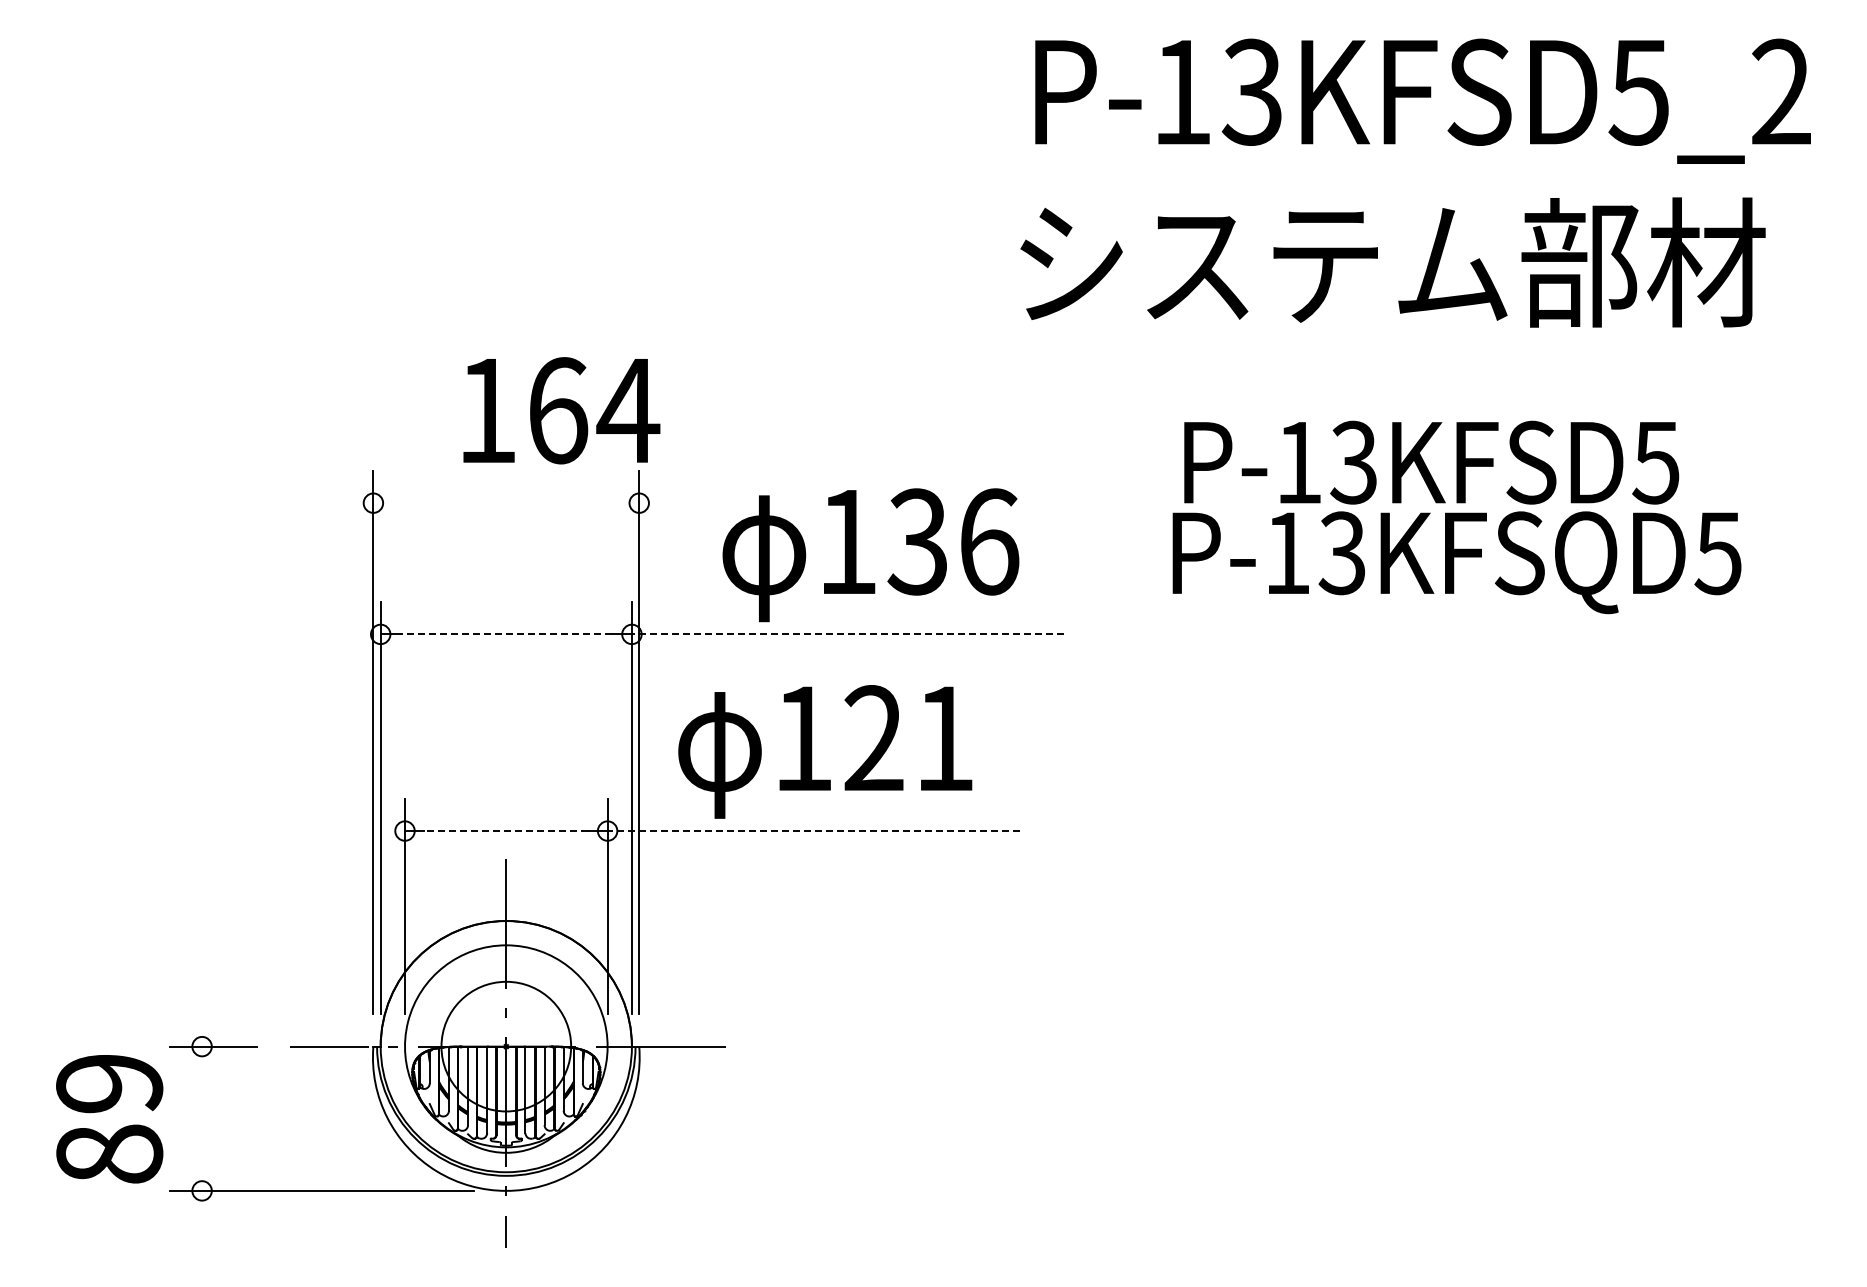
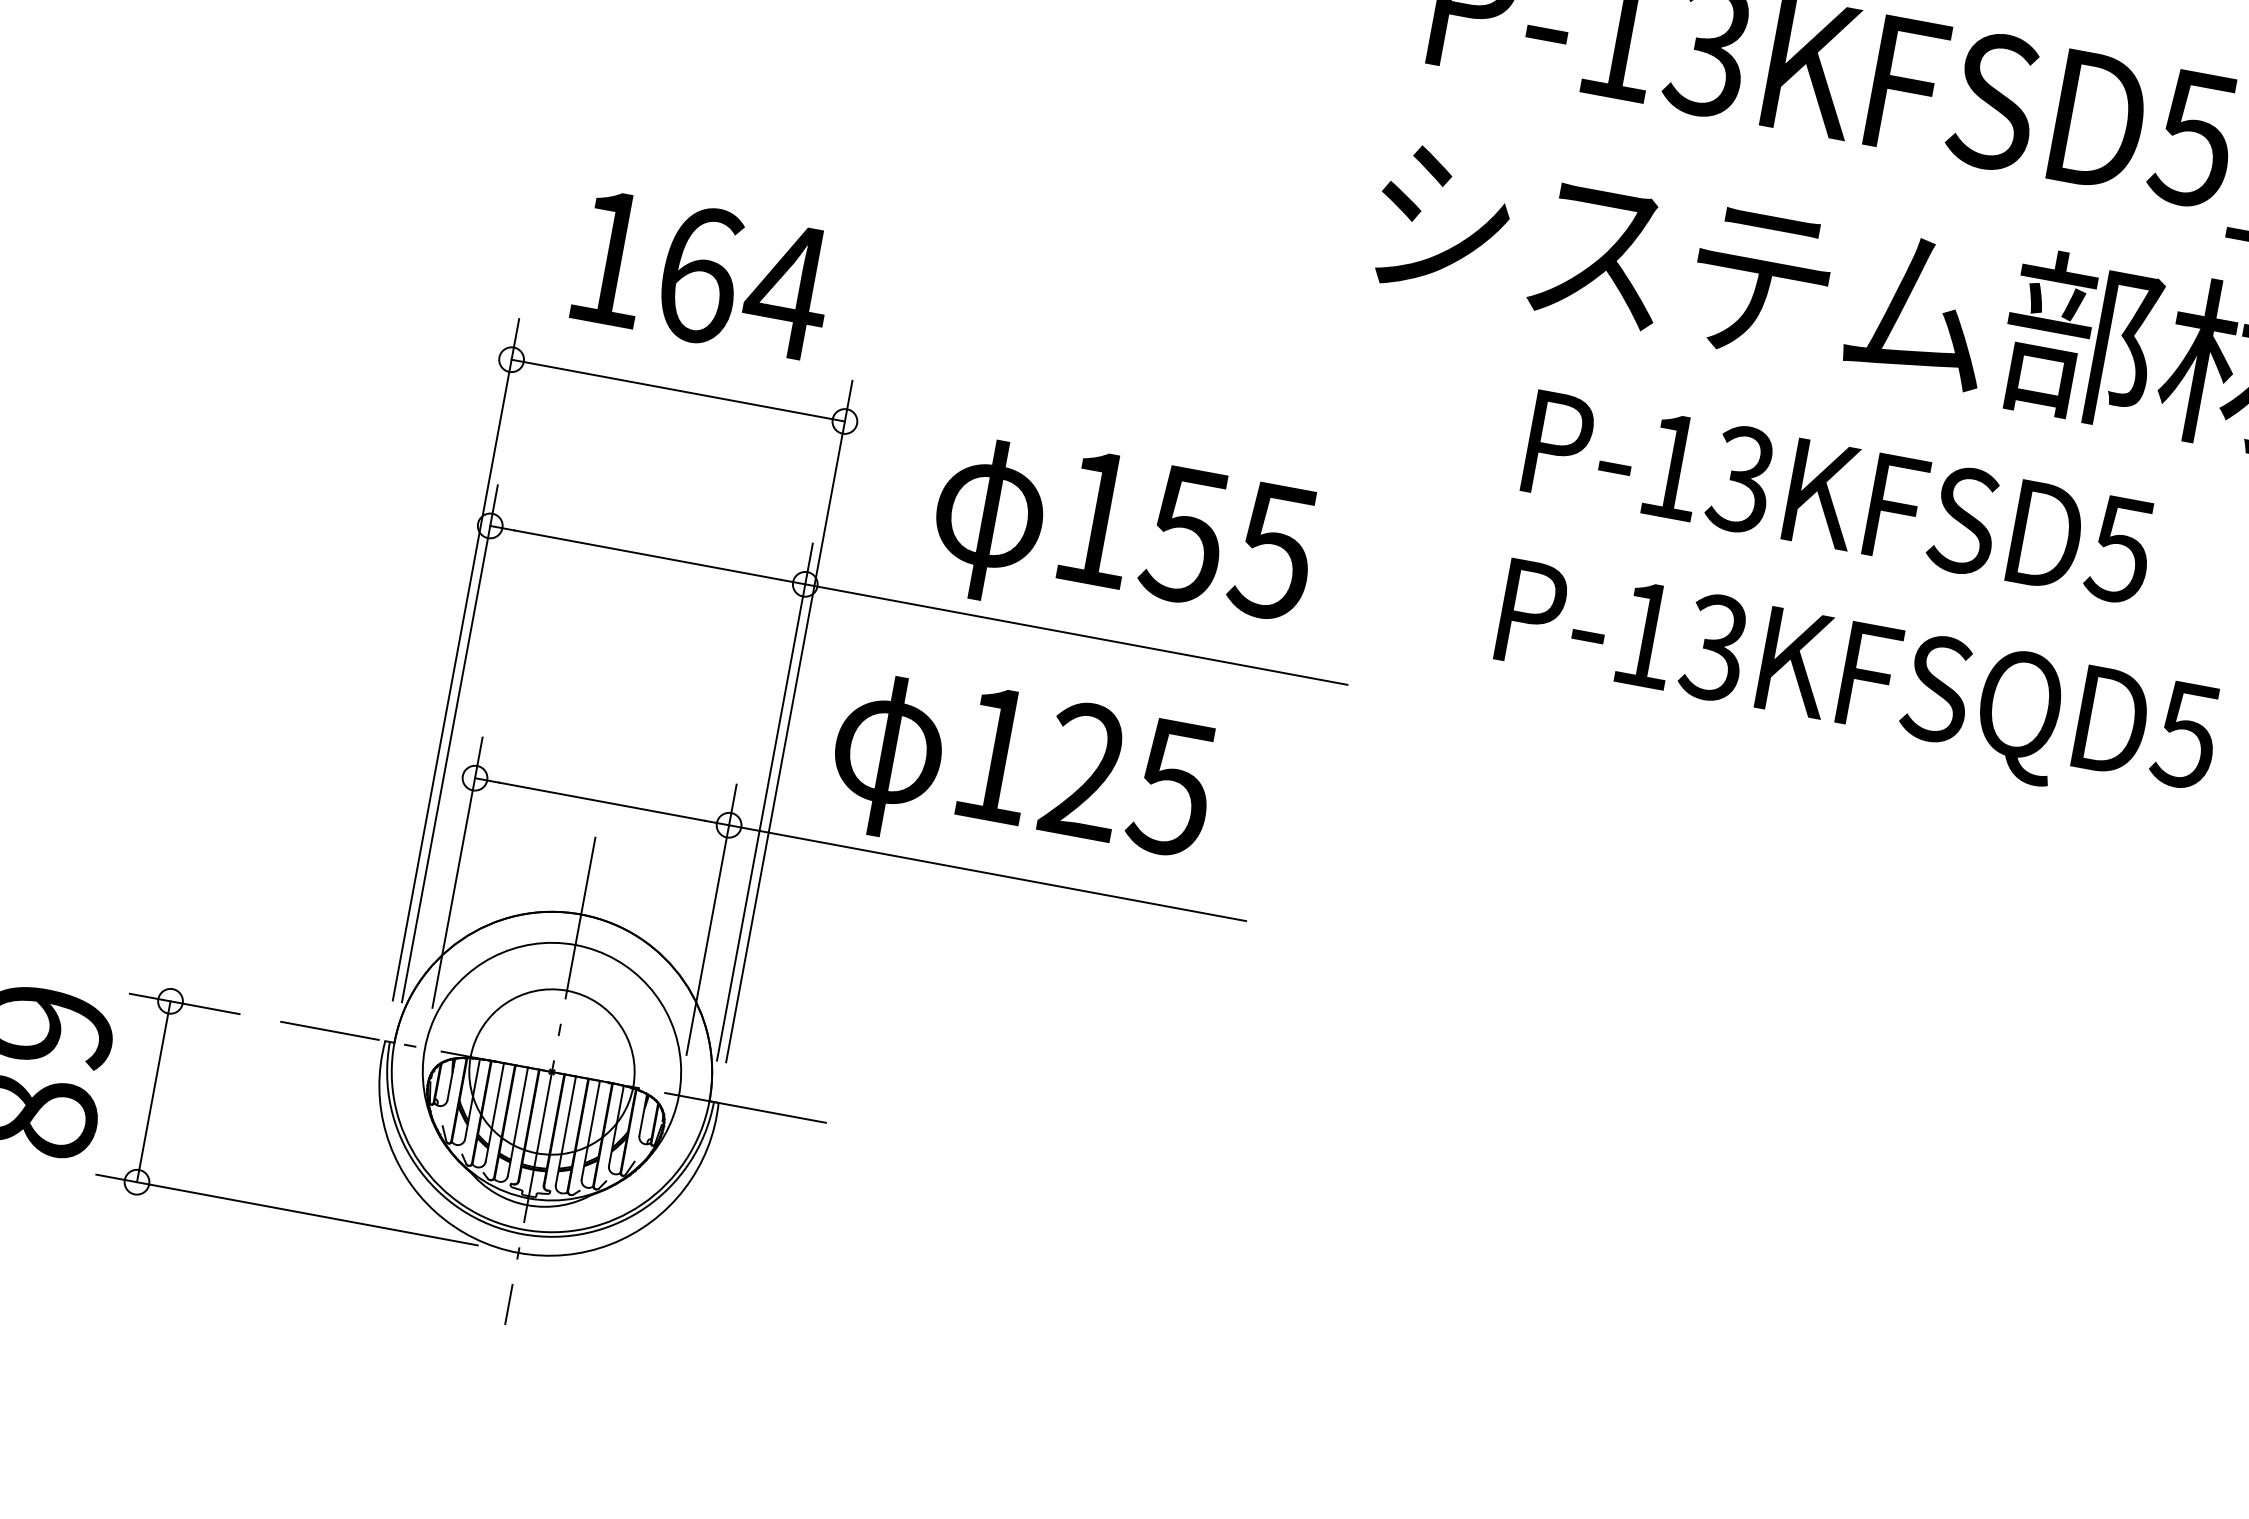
text: (561, 410) -> (703, 275), moved
text: (1431, 462) -> (1838, 497), moved
line: (506, 503) -> (678, 391), added
text: (953, 541) -> (1230, 542), 136 -> 155
line: (505, 634) -> (646, 555), dashed -> solid
line: (847, 634) -> (1075, 634), dashed -> solid
text: (943, 739) -> (1171, 788), 121 -> 125
line: (506, 831) -> (602, 802), dashed -> solid
line: (813, 831) -> (987, 873), dashed -> solid
line: (202, 1118) -> (154, 1091), added

